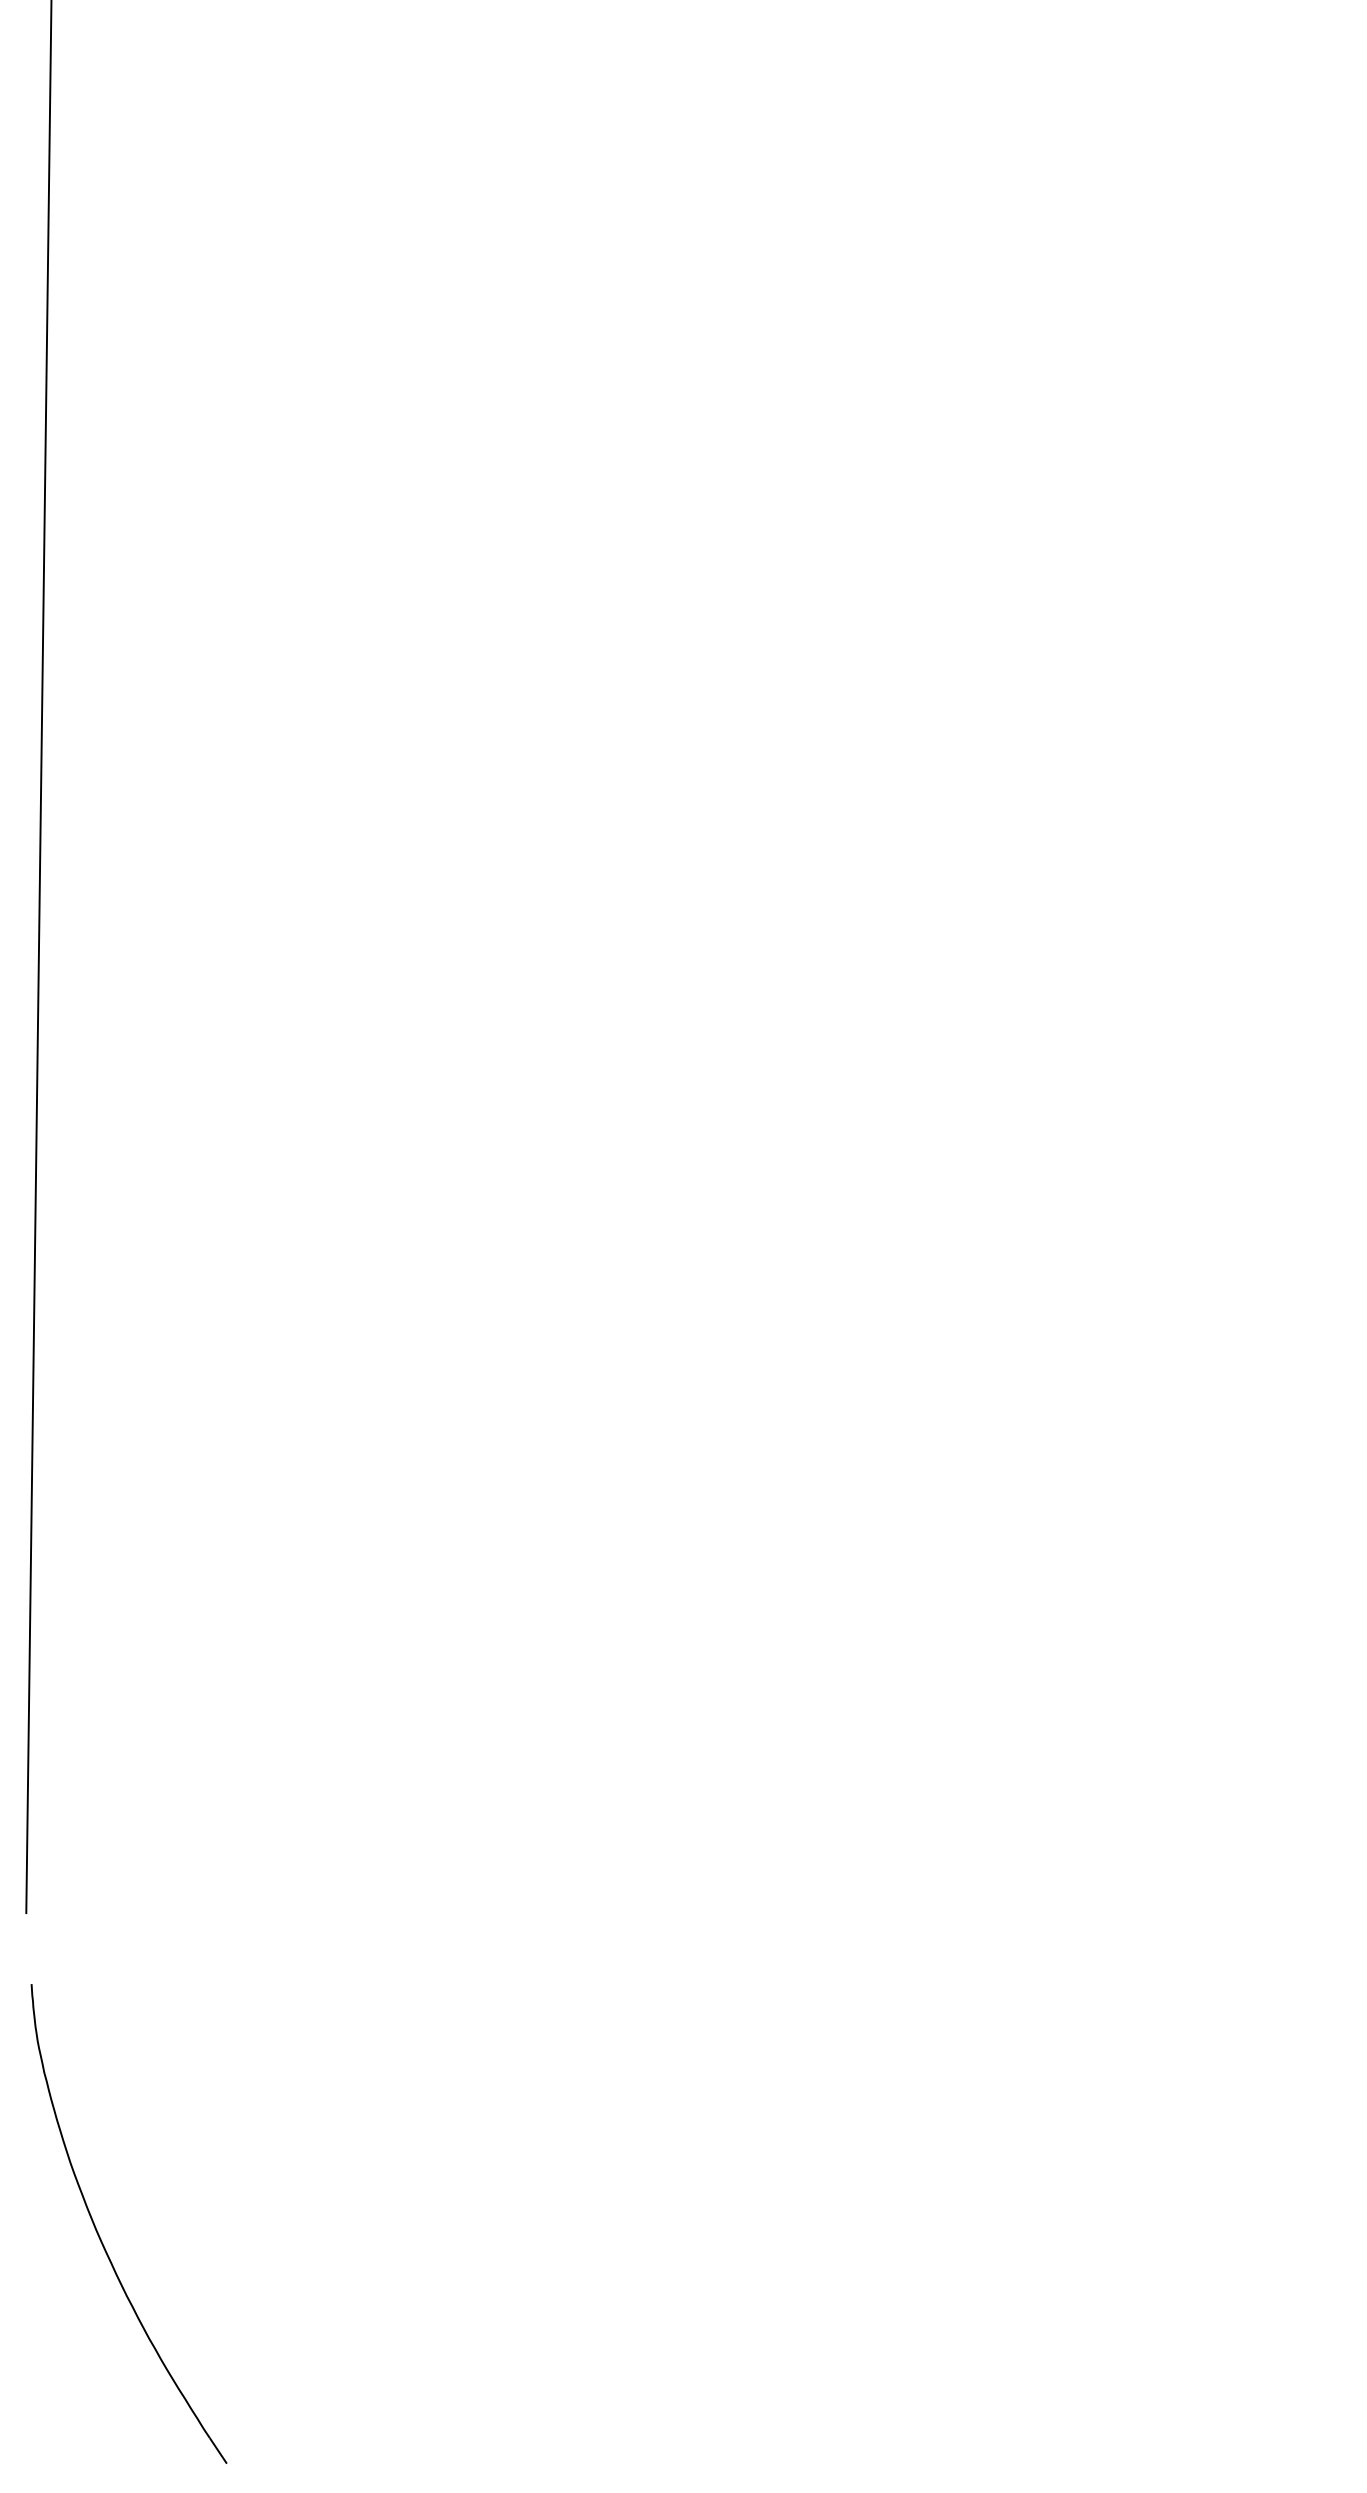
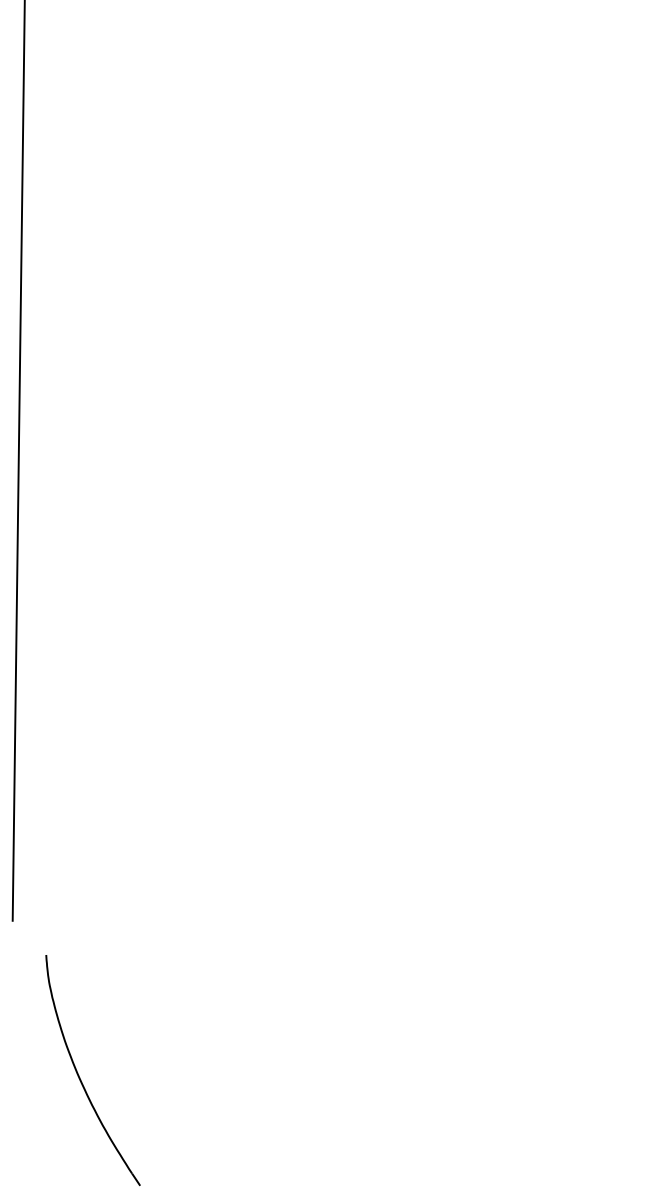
part: (102, 2238) -> (80, 1077), moved

